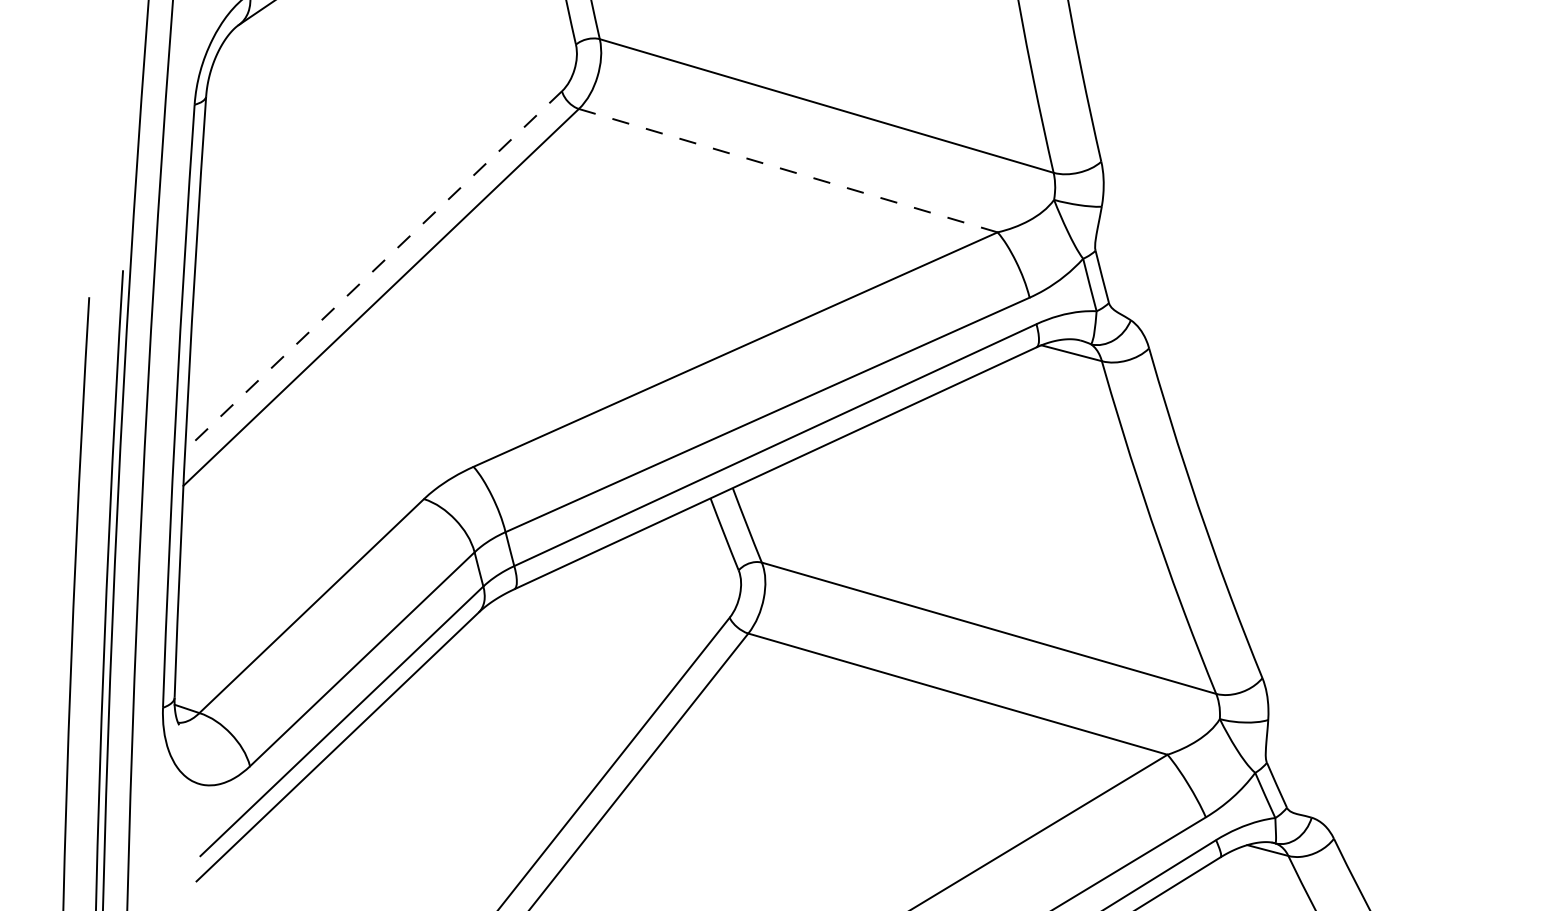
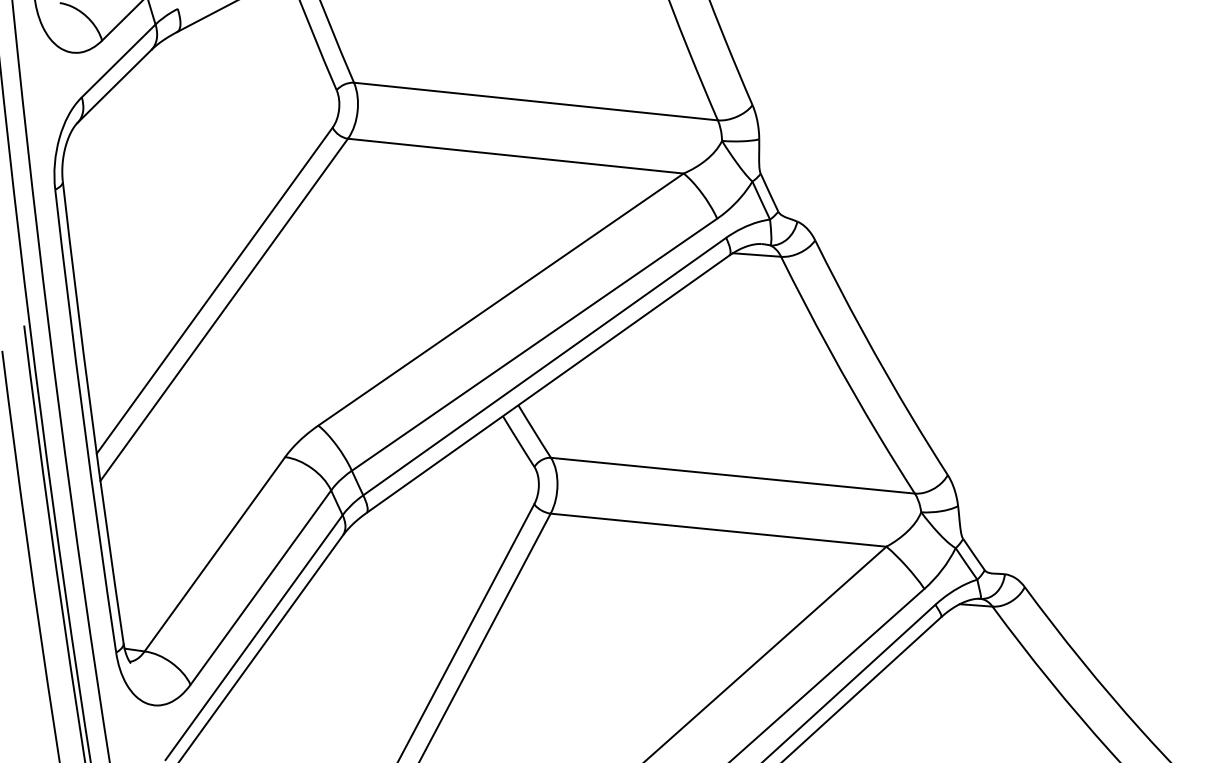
line: (787, 171) -> (515, 156), dashed -> solid
line: (373, 271) -> (214, 291), dashed -> solid

